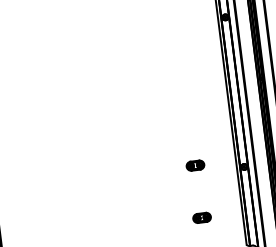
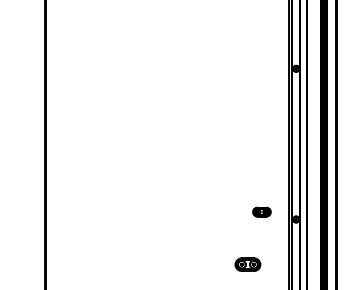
part: (194, 165) -> (261, 211), moved
part: (201, 217) -> (247, 264), size x1.4

